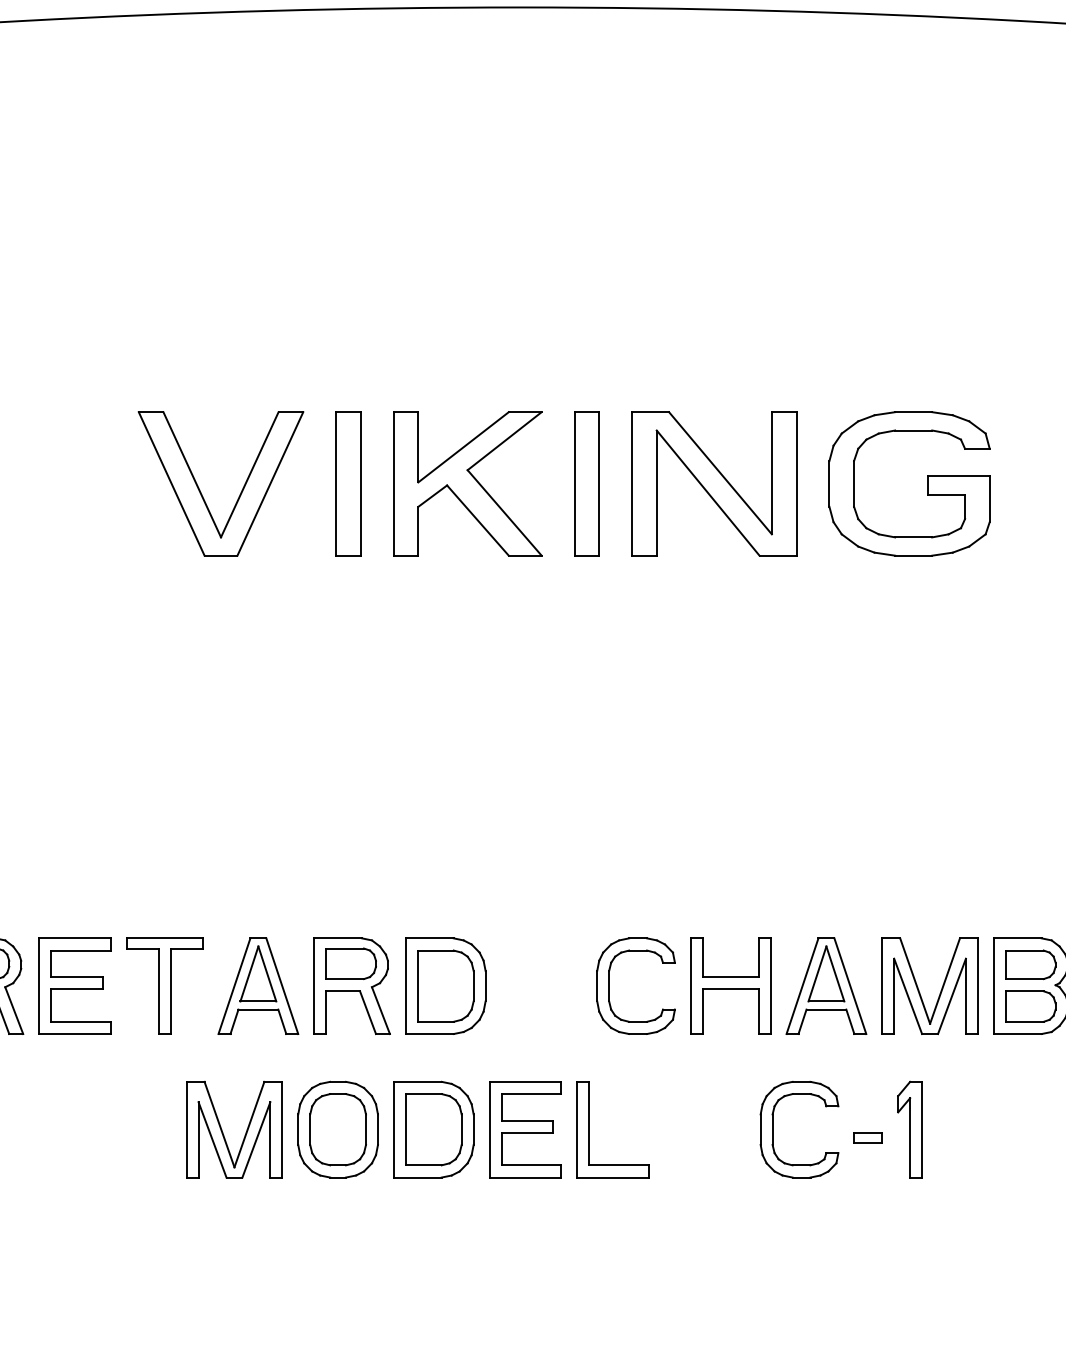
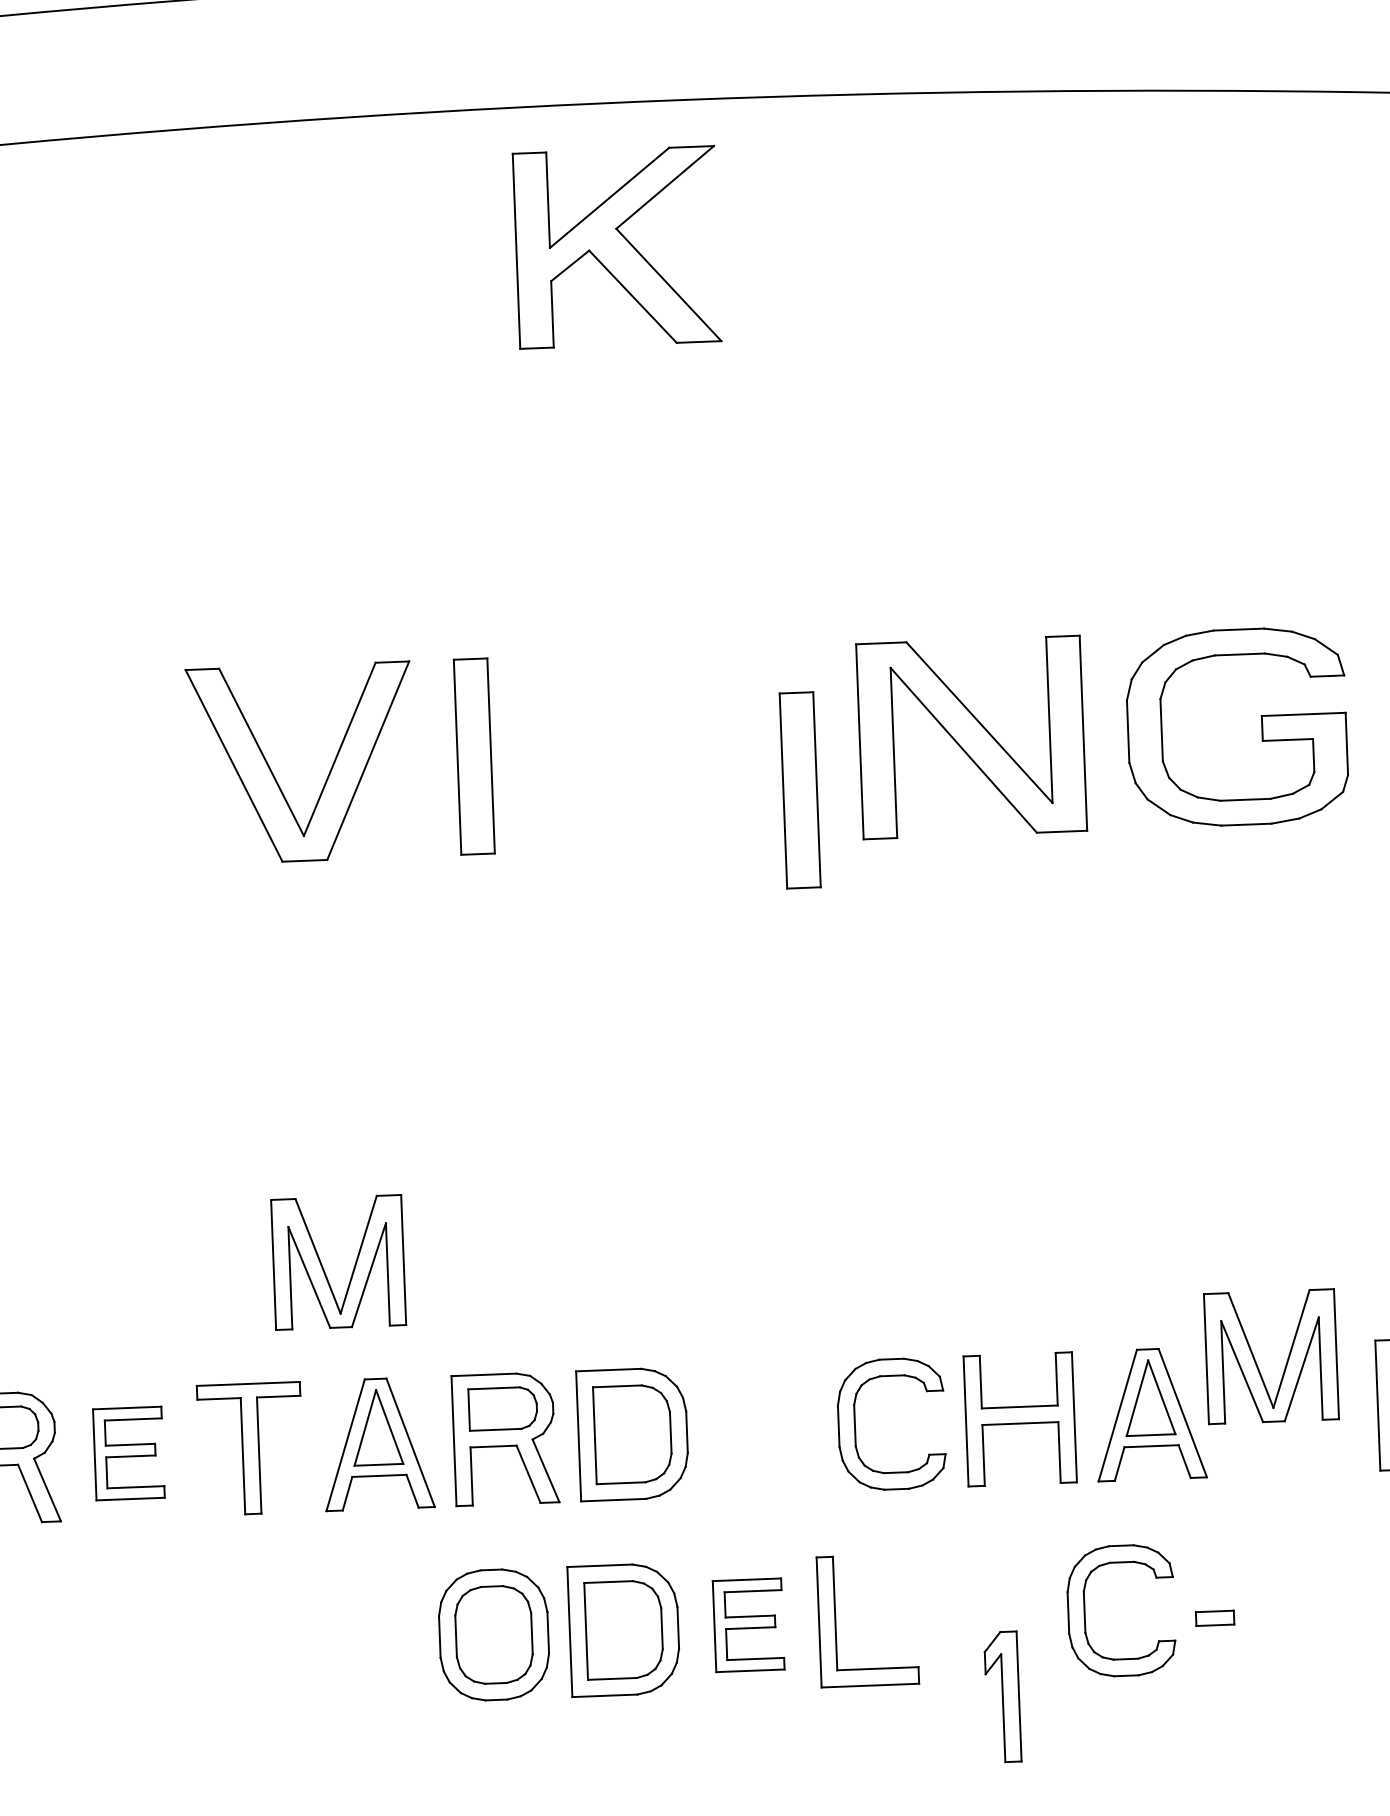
part: (467, 483) -> (616, 246), moved
part: (586, 483) -> (799, 789), moved
part: (74, 985) -> (128, 1452), size x0.7
part: (918, 987) -> (1255, 1359), moved
part: (525, 1129) -> (748, 1624), size x0.7
part: (909, 1129) -> (1001, 1696), moved
part: (223, 1132) -> (323, 1266), moved

